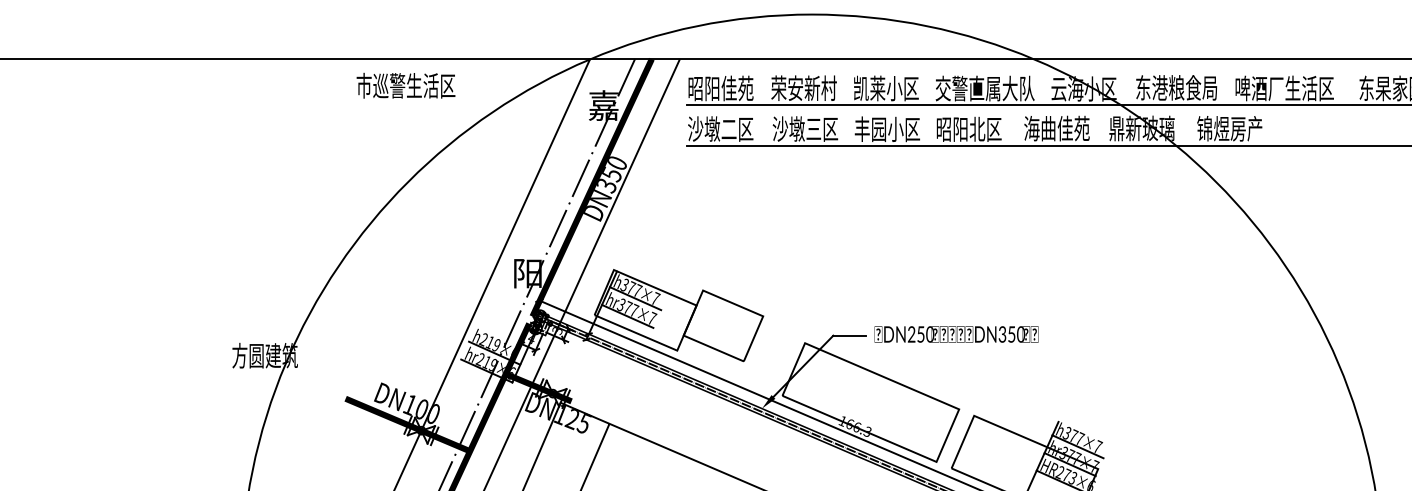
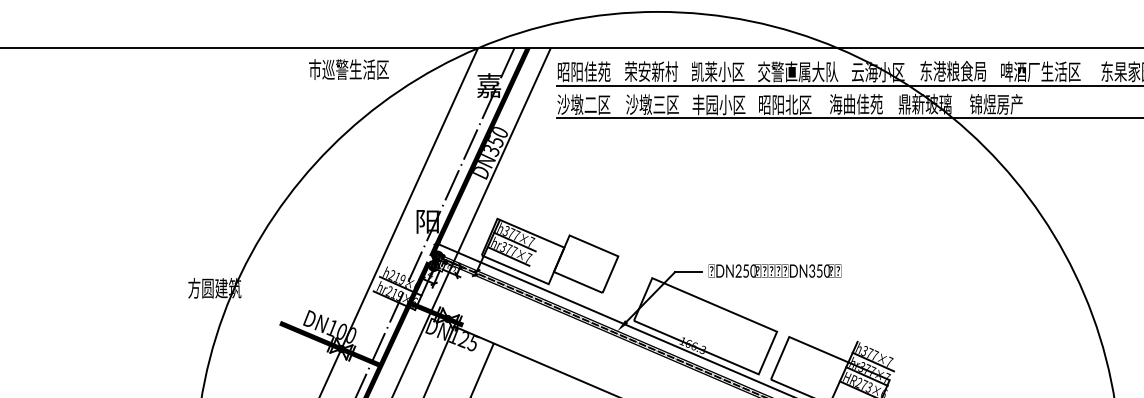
text: (405, 85) -> (348, 69), moved

